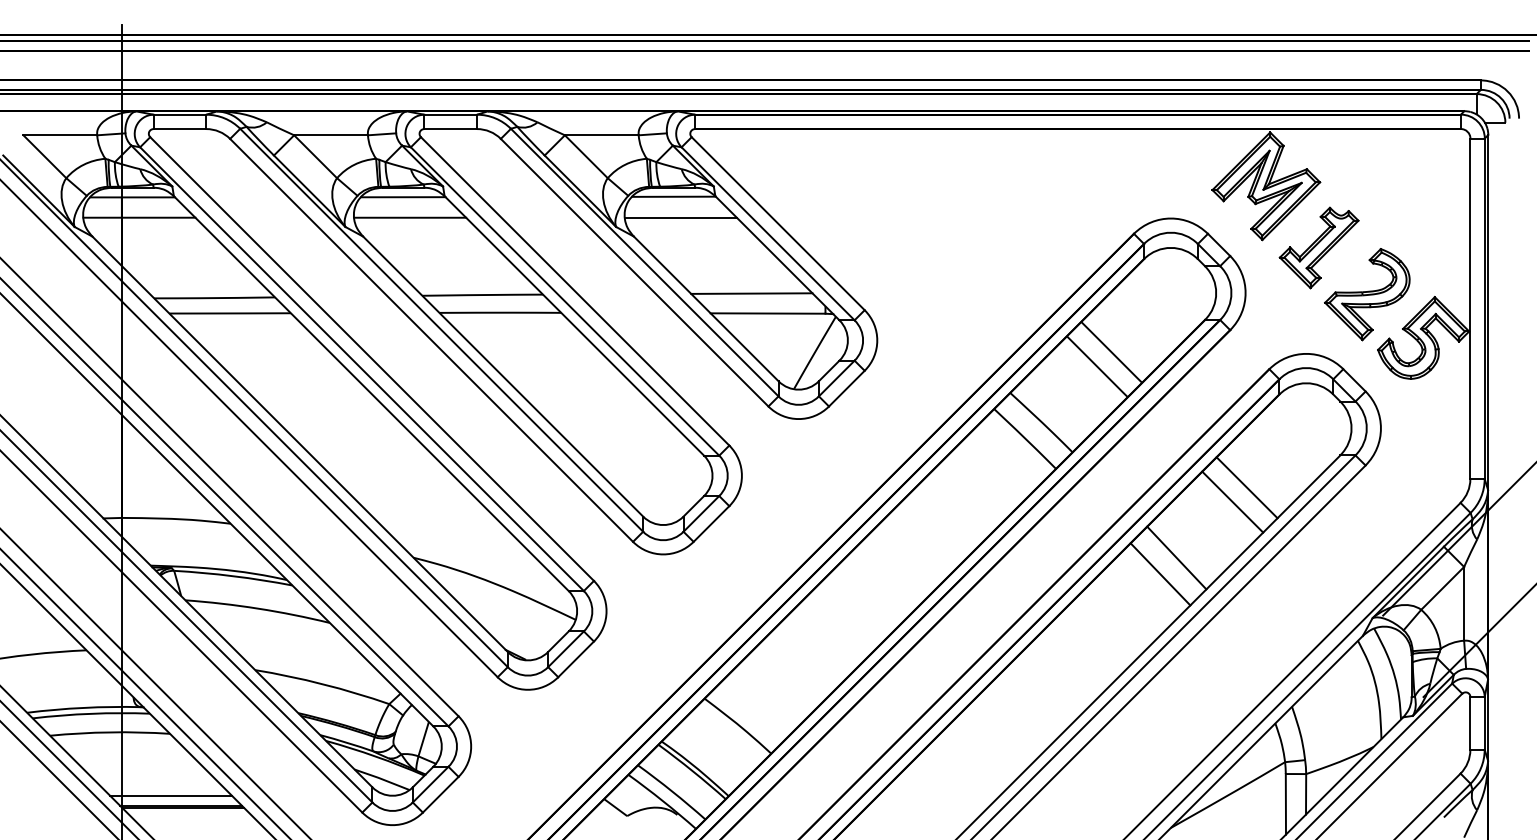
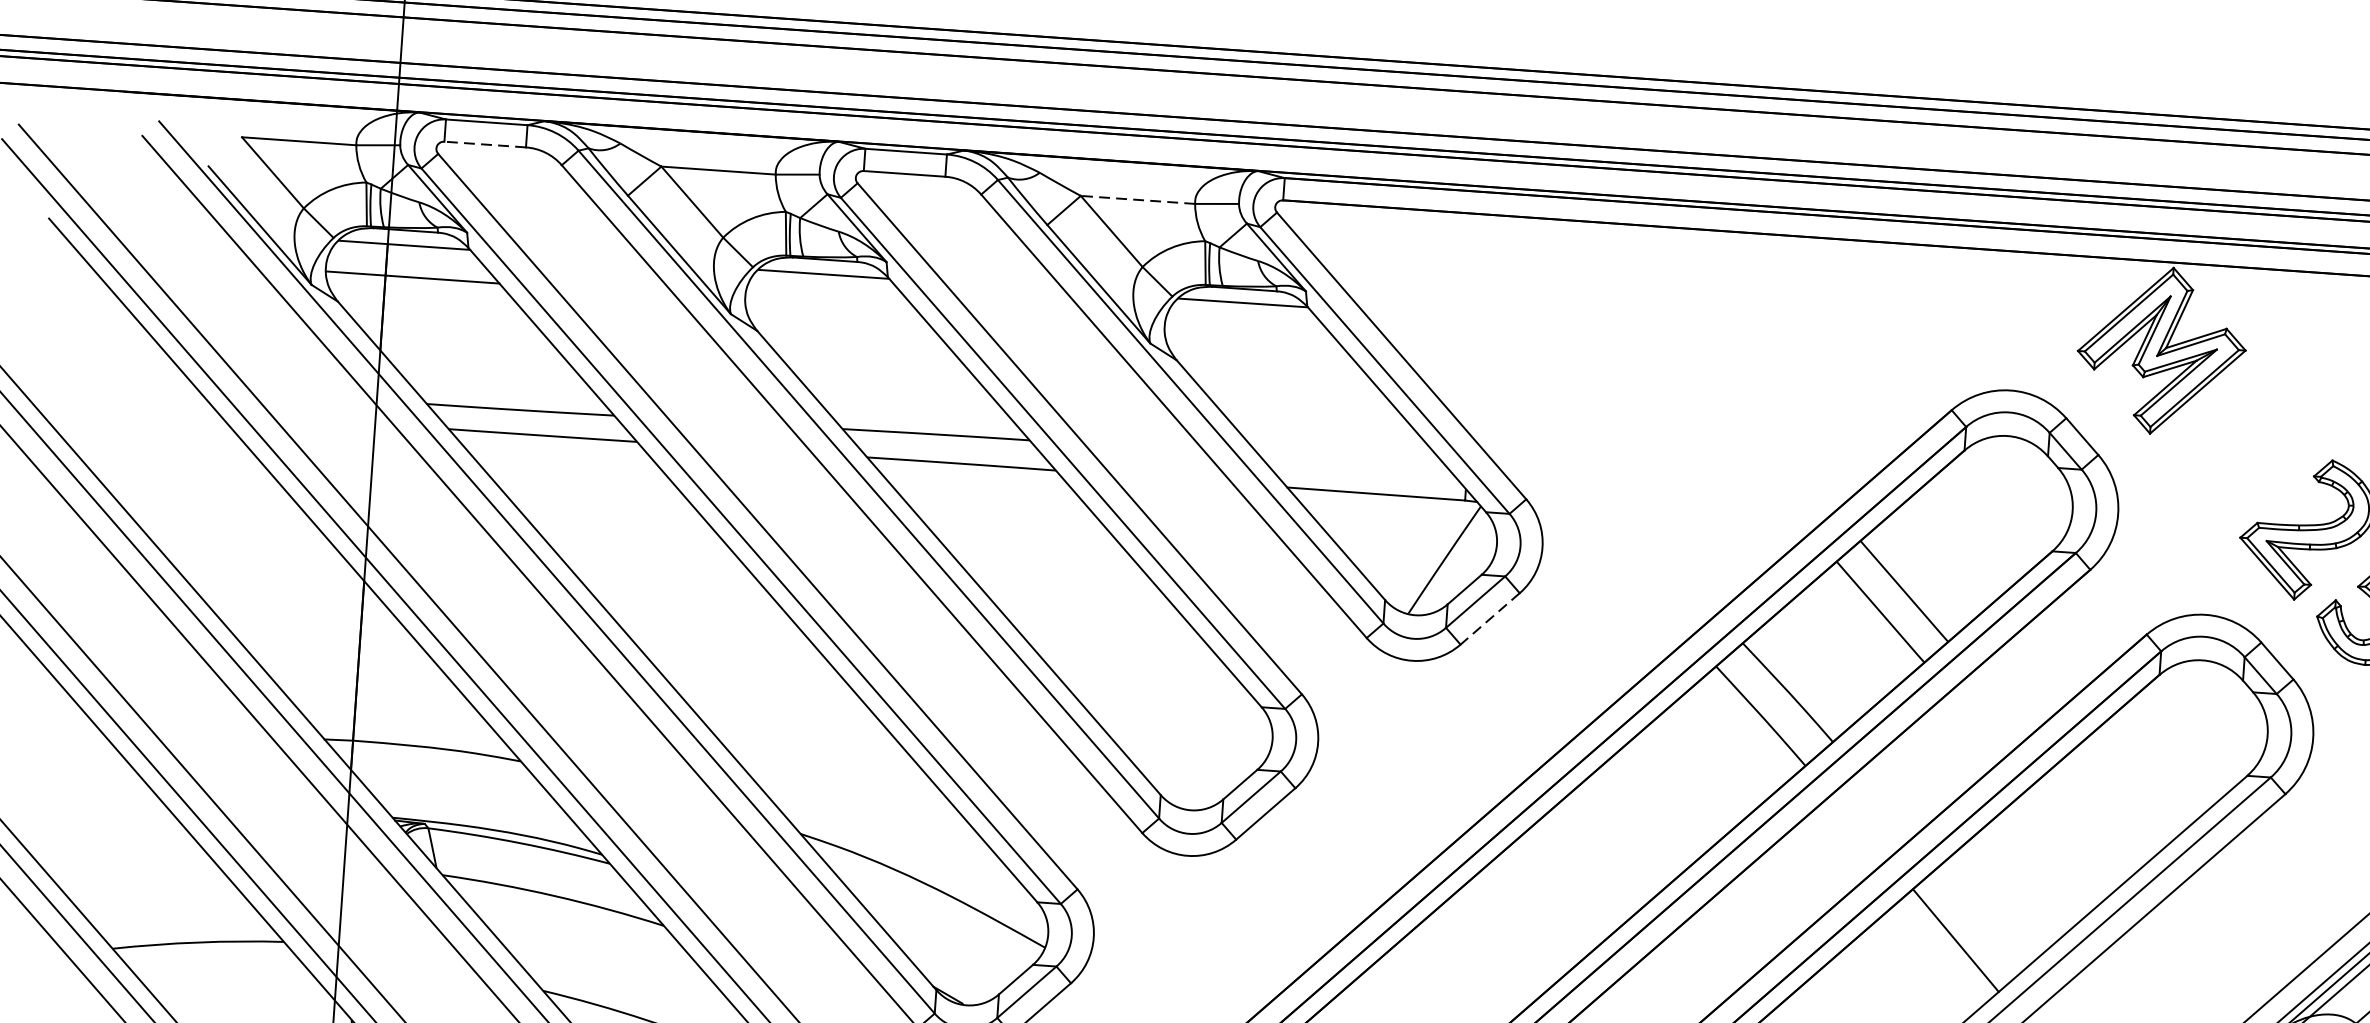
line: (179, 129) -> (484, 145), solid -> dashed
line: (601, 135) -> (1137, 200), solid -> dashed
line: (410, 217) -> (832, 306), removed
line: (680, 217) -> (1250, 335), removed
part: (1318, 247) -> (2236, 451), removed
line: (751, 293) -> (1352, 461), removed
line: (846, 388) -> (1489, 618), solid -> dashed
line: (1246, 487) -> (2098, 815), removed
line: (1232, 501) -> (2075, 835), removed
line: (1176, 557) -> (1982, 916), removed

